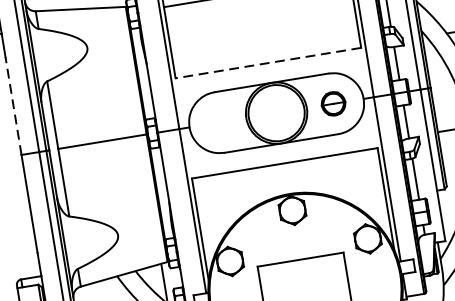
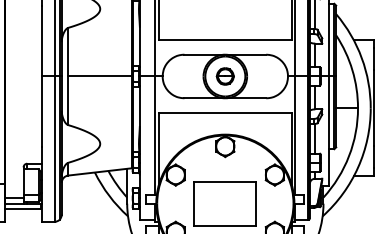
line: (268, 63) -> (225, 40), dashed -> solid
part: (332, 104) -> (224, 76), moved
line: (12, 105) -> (41, 40), dashed -> solid

